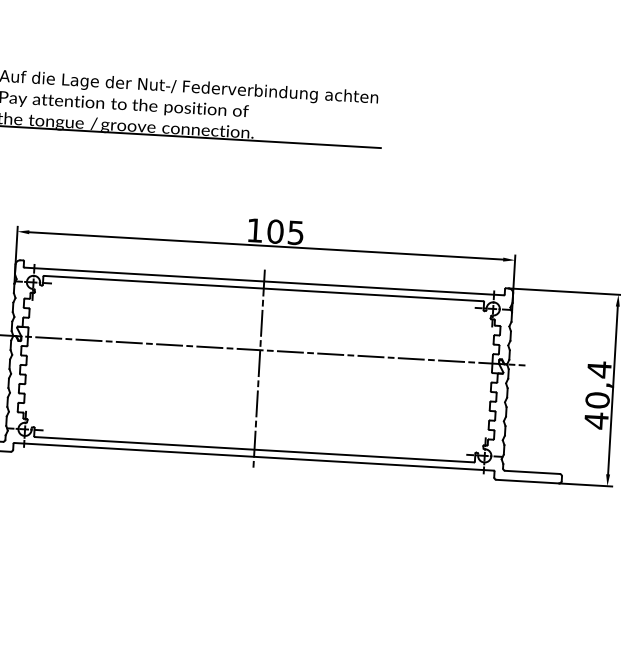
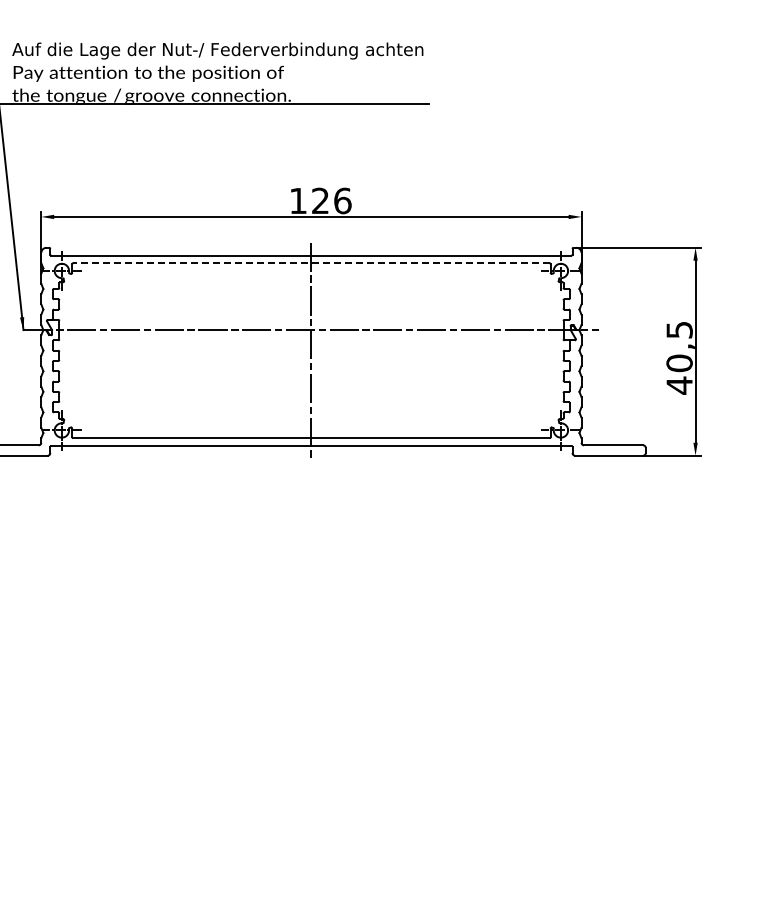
text: (285, 231) -> (331, 200), 105 -> 126
line: (262, 288) -> (310, 263), solid -> dashed
text: (599, 370) -> (679, 330), 40,4 -> 40,5

